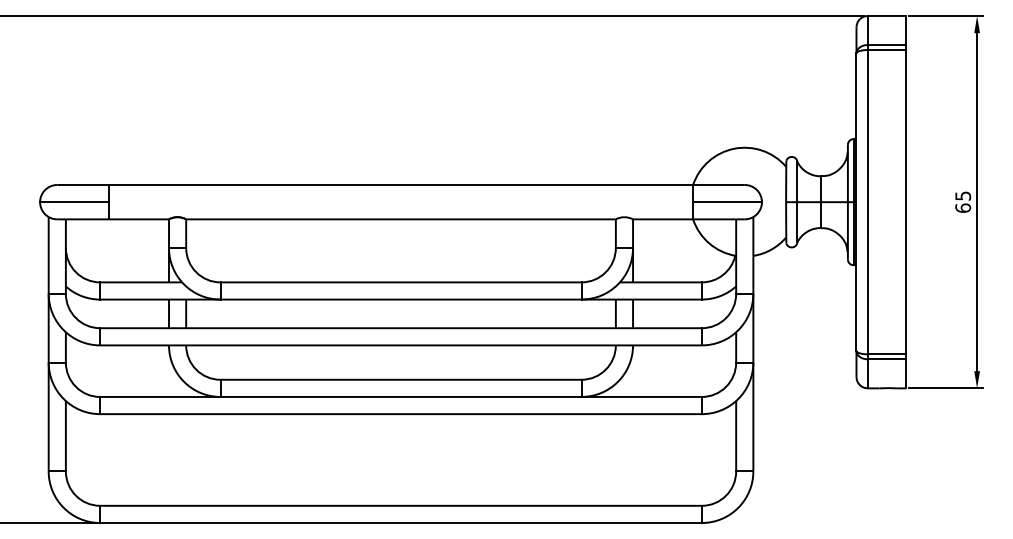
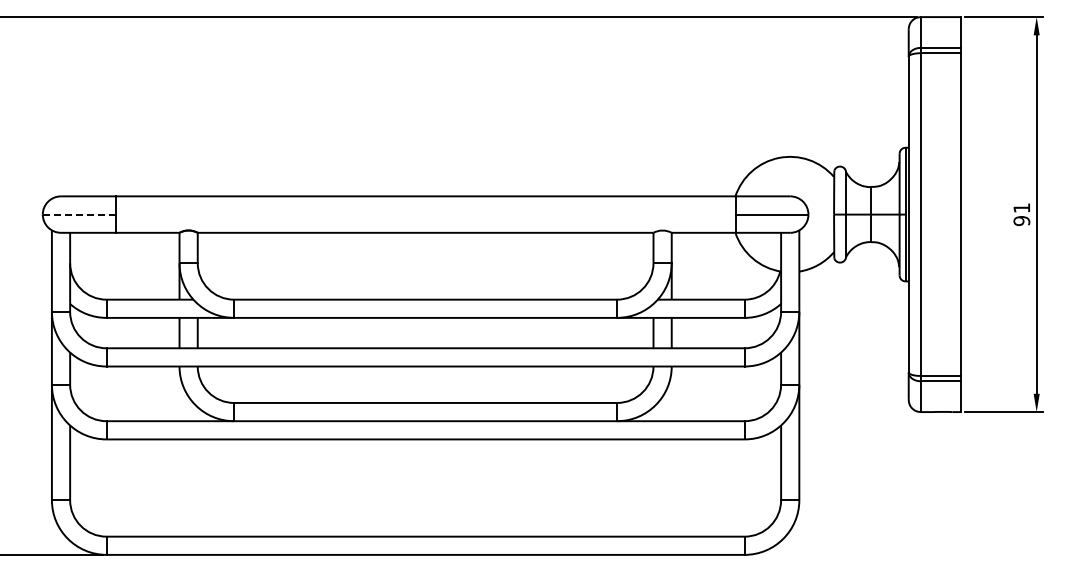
line: (73, 202) -> (78, 214), solid -> dashed
text: (962, 202) -> (1021, 214), 65 -> 91

